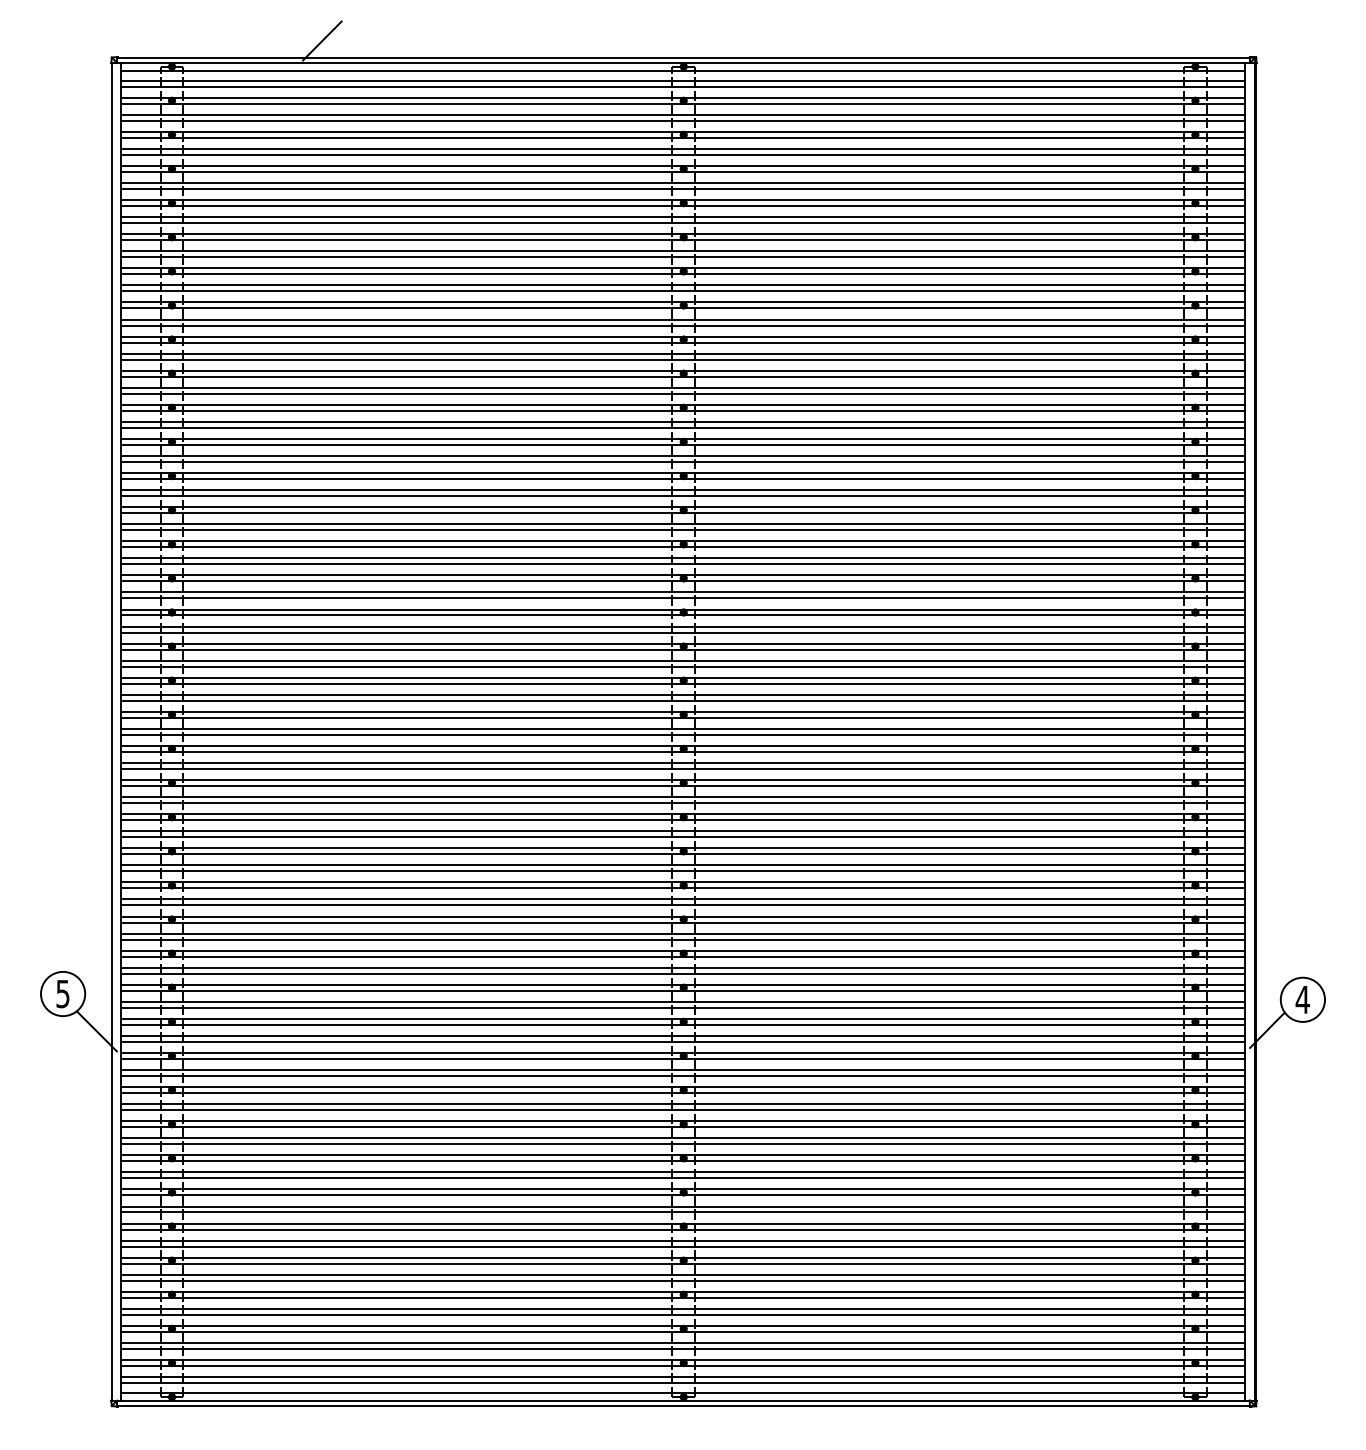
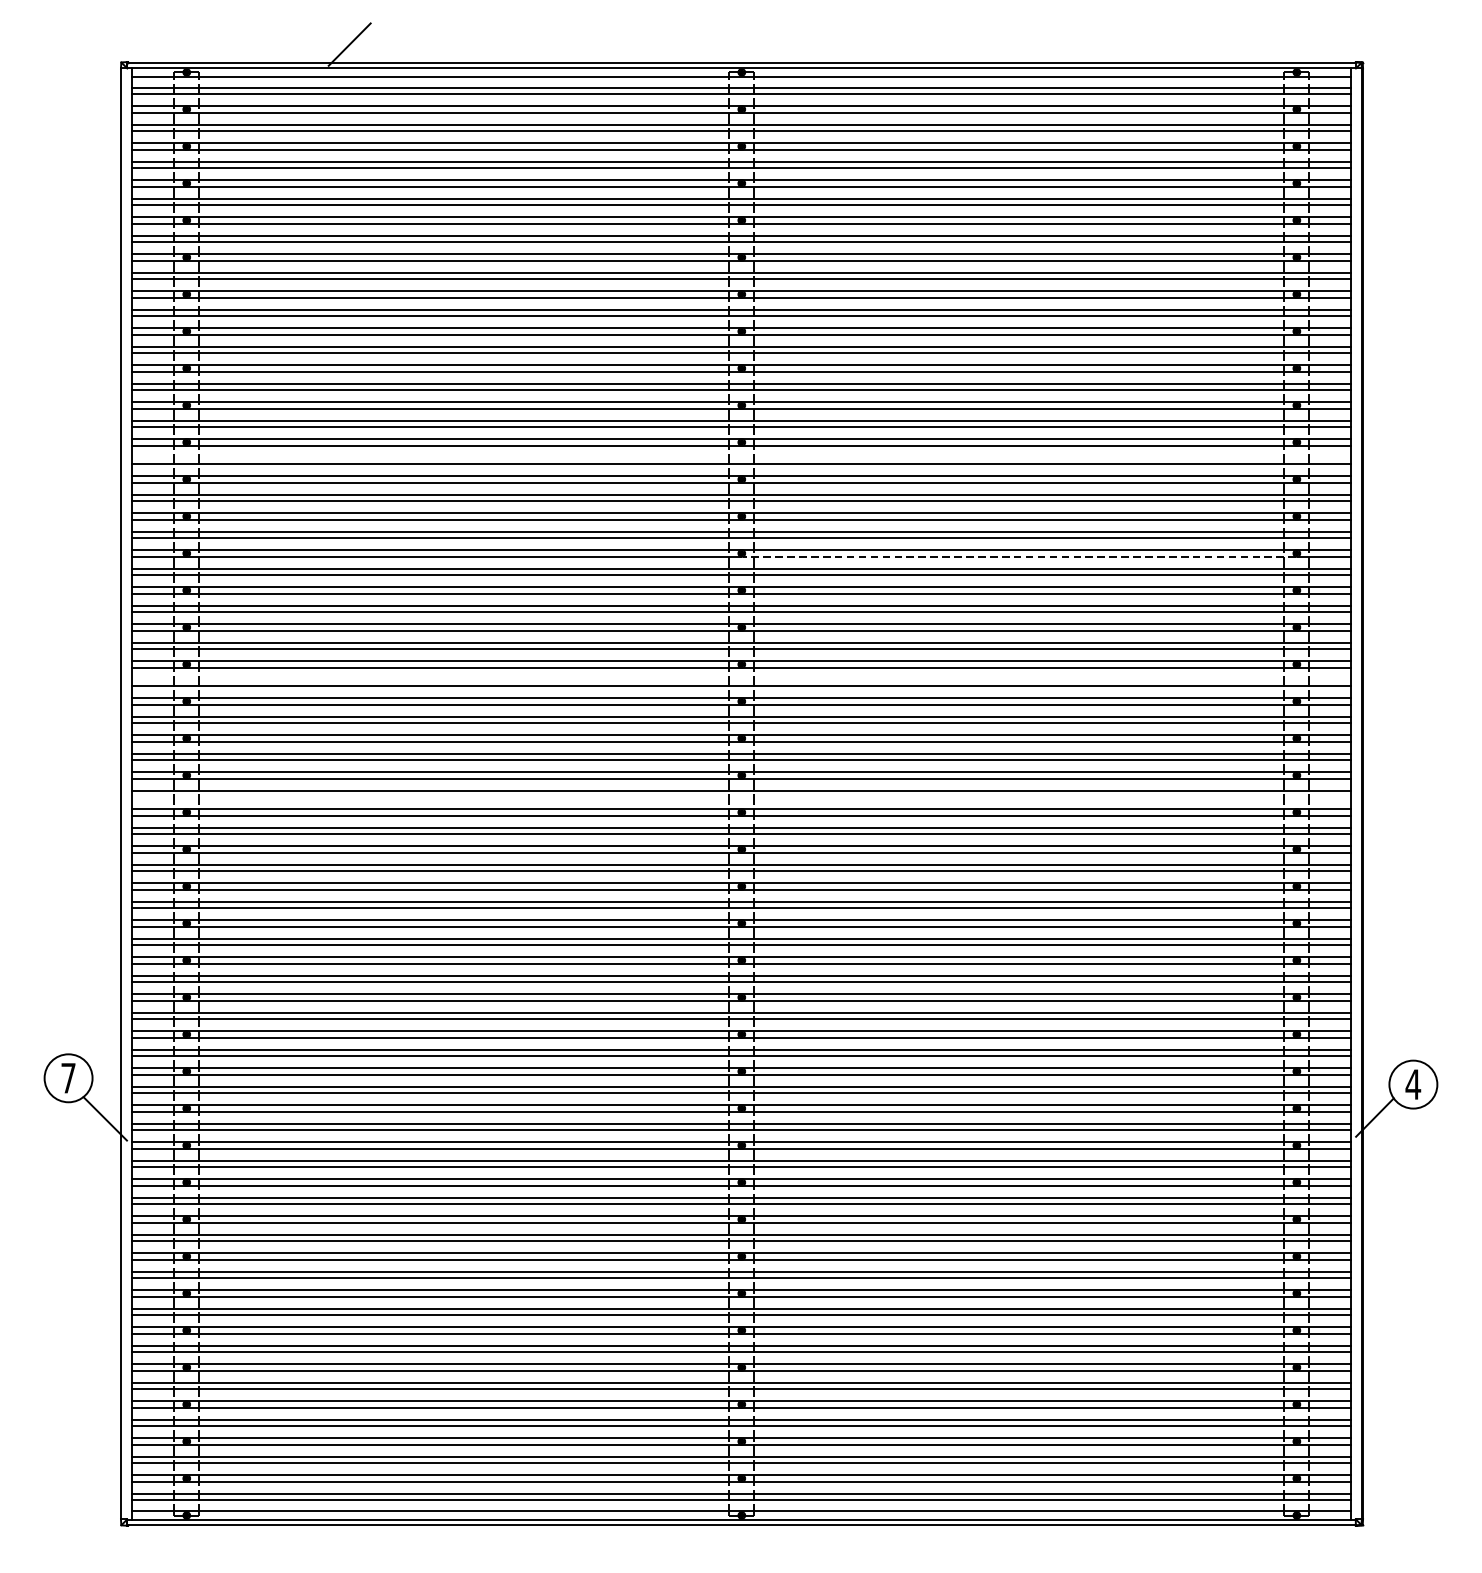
line: (683, 421) -> (741, 457), removed
line: (939, 513) -> (1019, 557), solid -> dashed
line: (683, 626) -> (741, 679), removed
line: (683, 734) -> (741, 796), removed
text: (62, 994) -> (67, 1078), 5 -> 7

